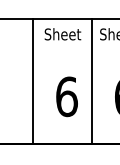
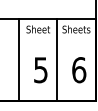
text: (67, 97) -> (41, 70), 6 -> 5

